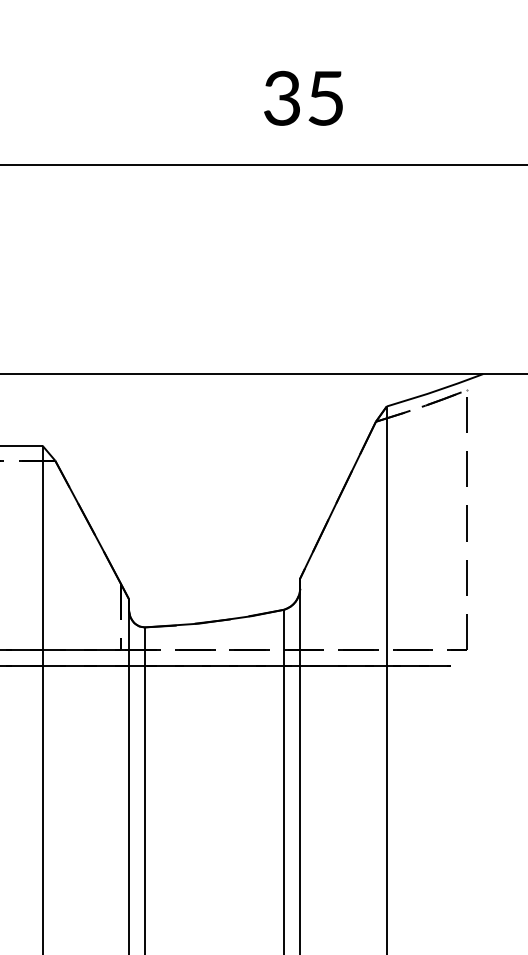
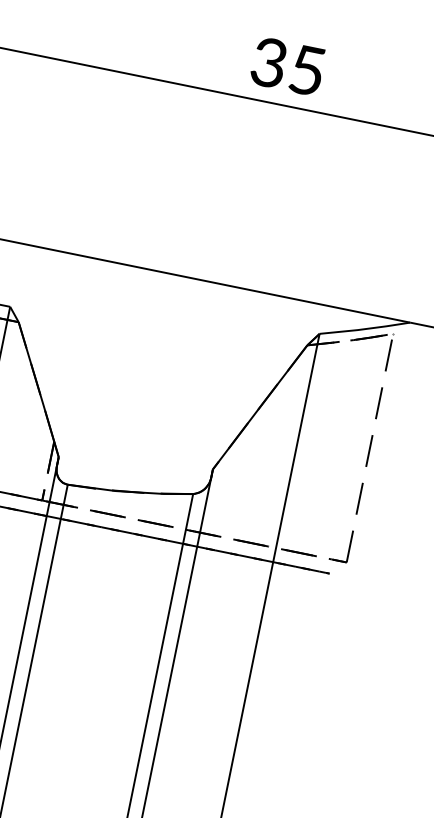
text: (303, 97) -> (287, 65), moved

